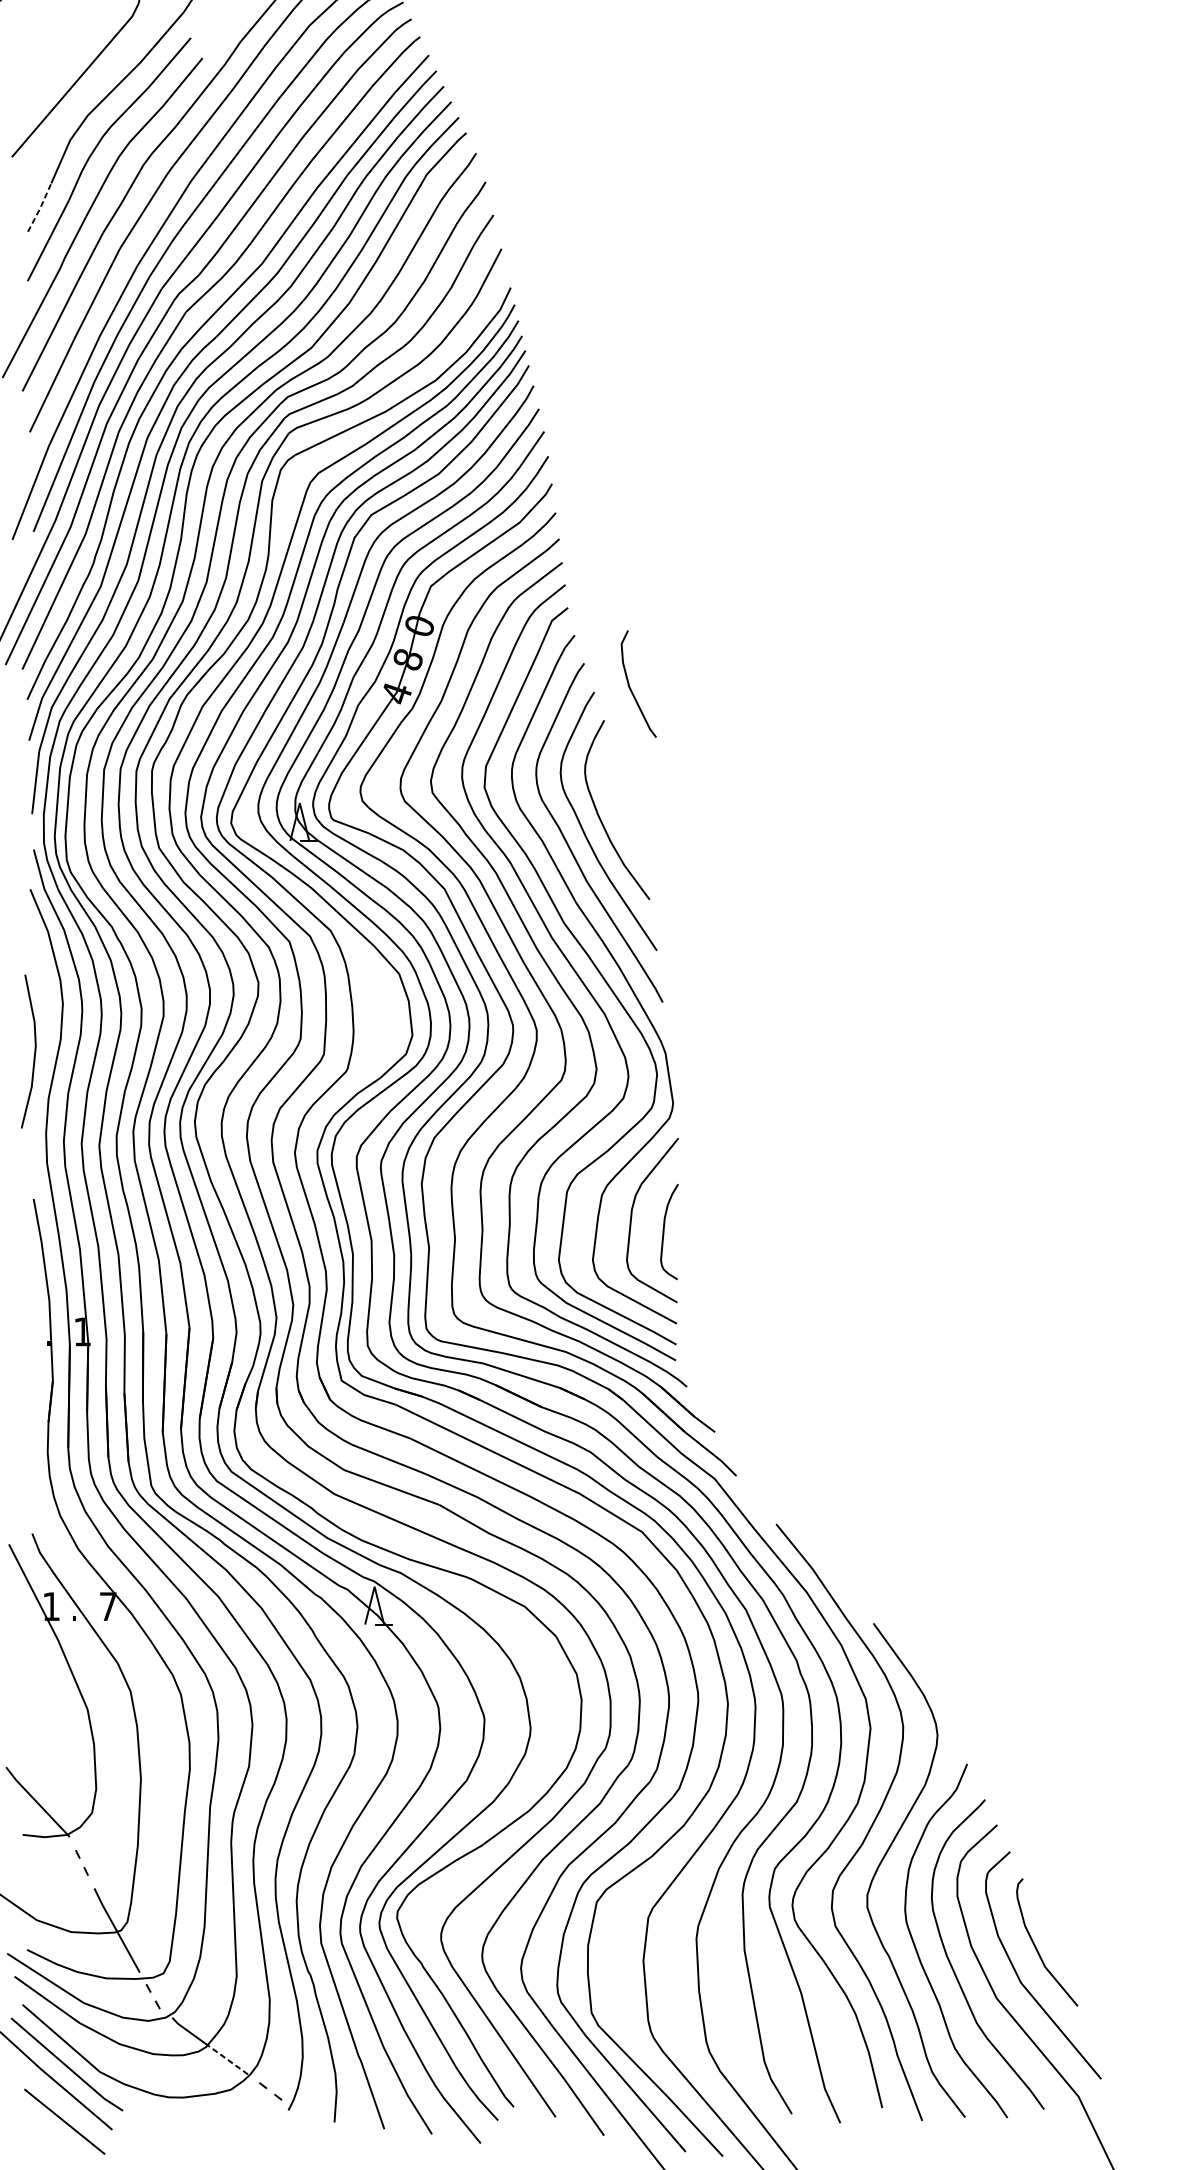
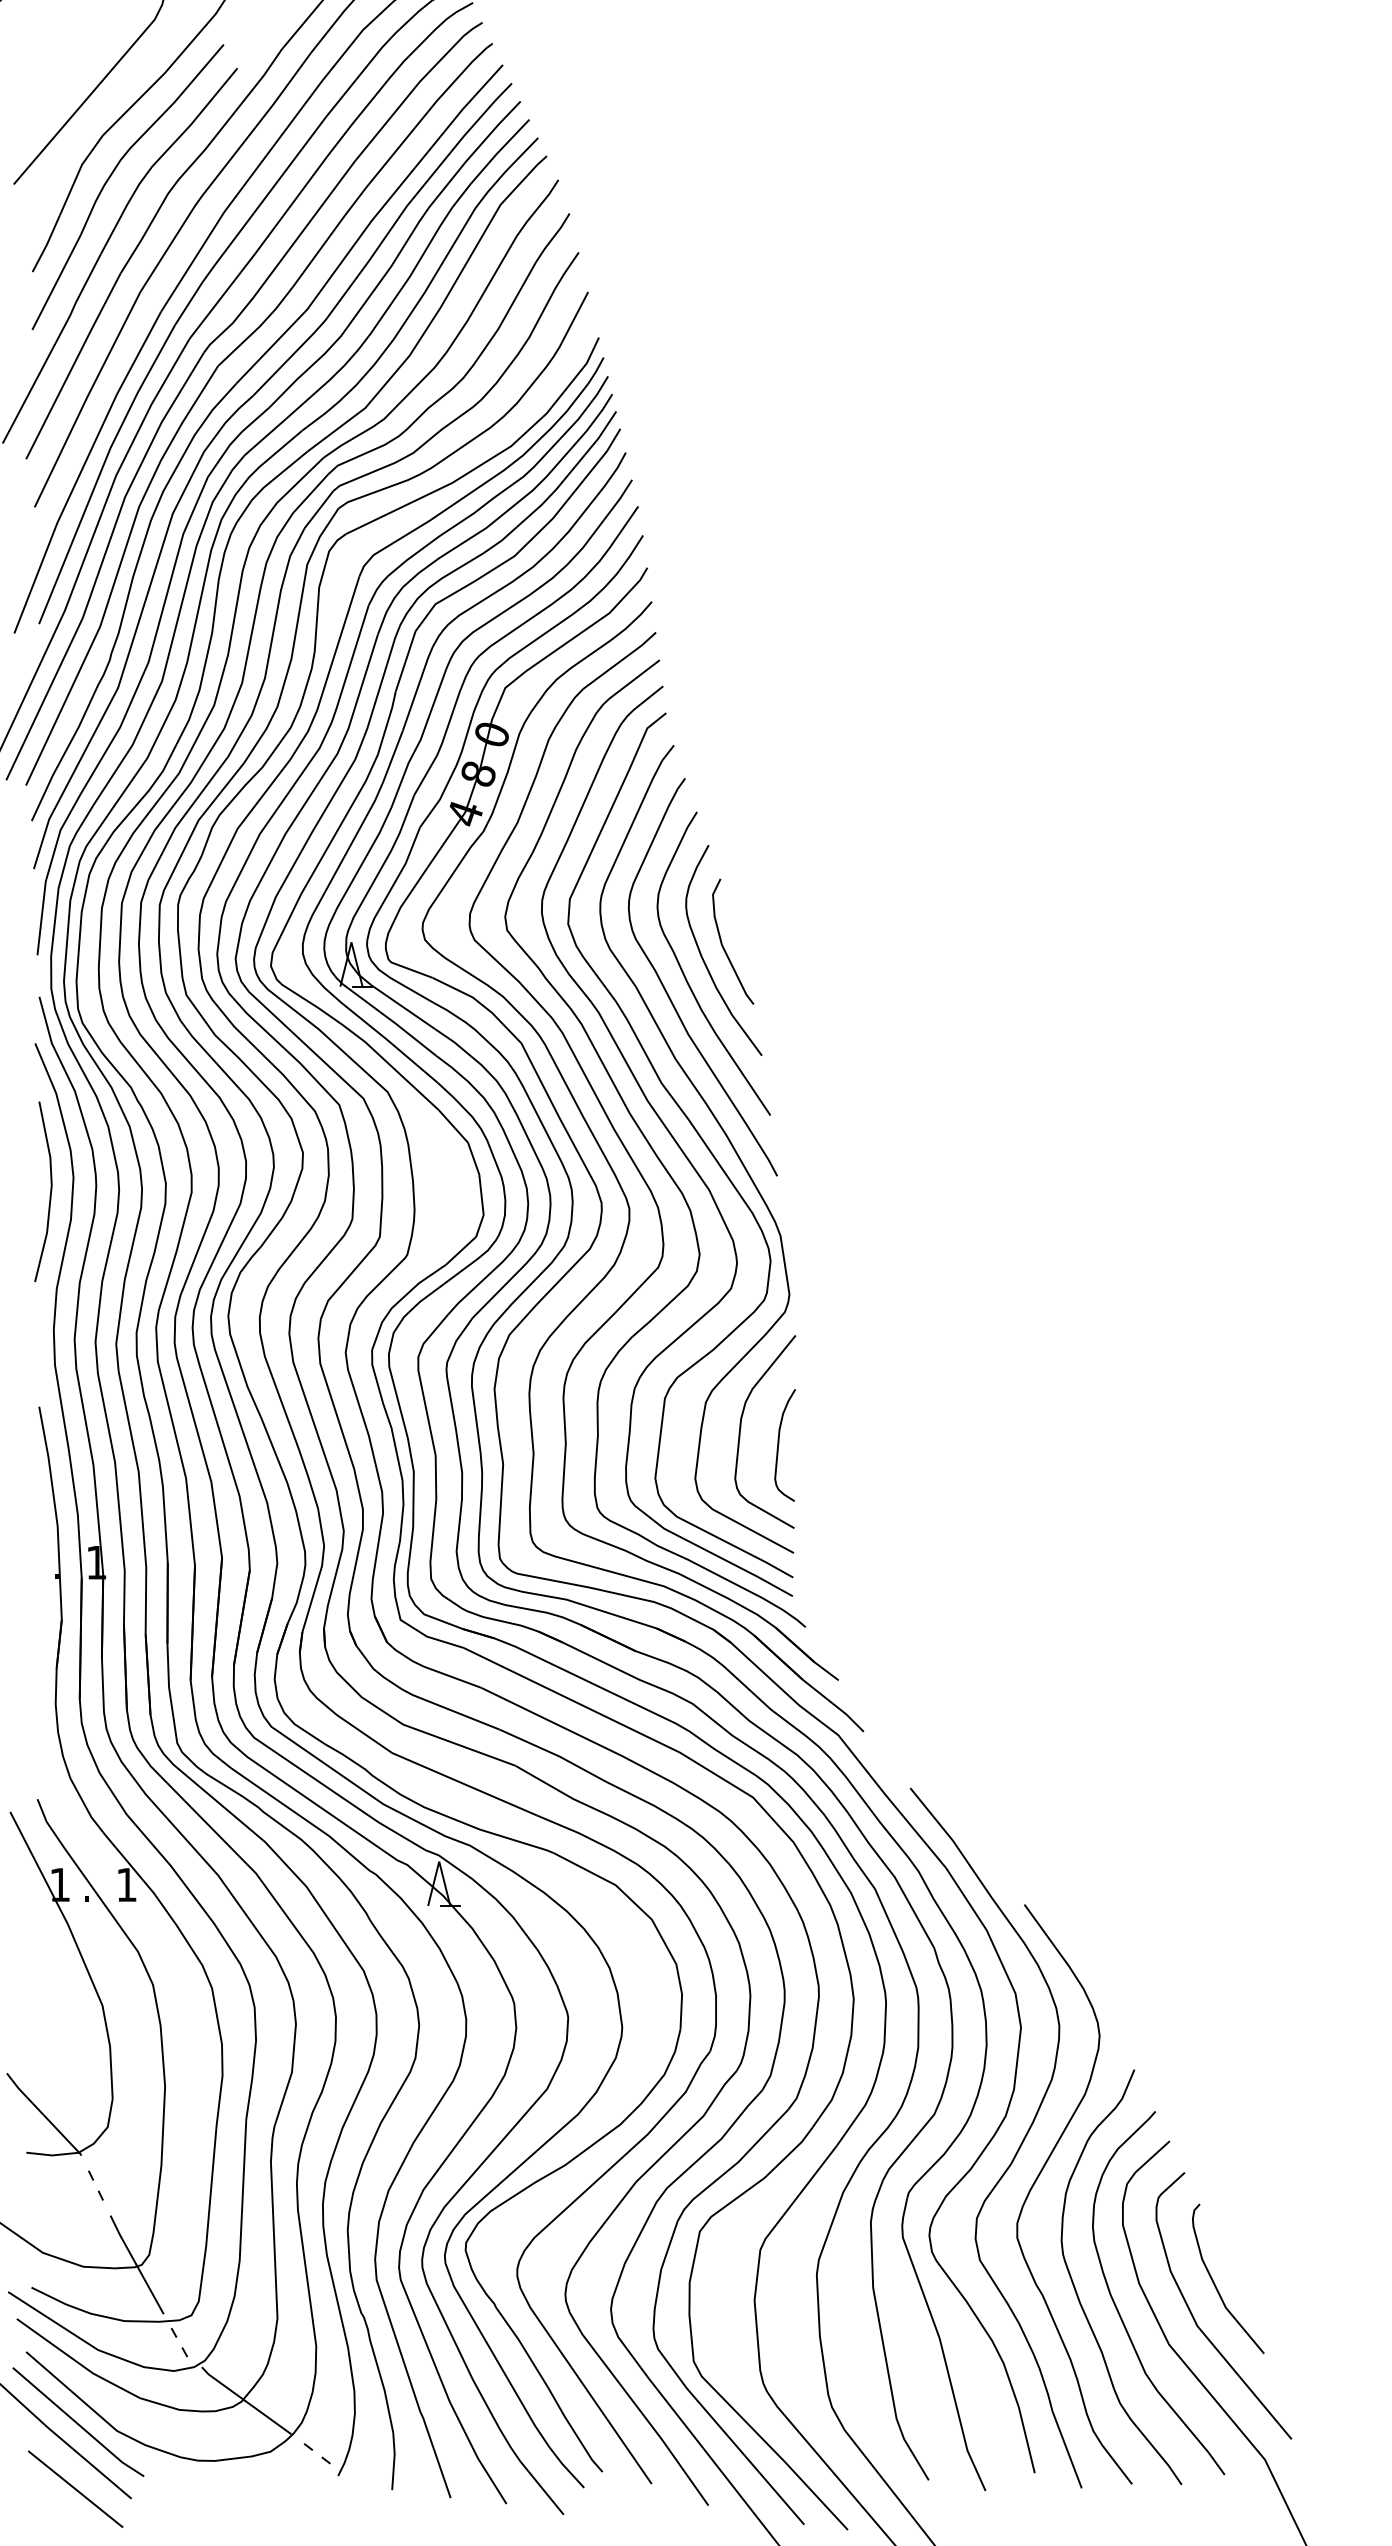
line: (39, 208) -> (46, 244), dashed -> solid
curve: (630, 687) -> (723, 945), moved
line: (34, 1051) -> (50, 1191), moved
text: (108, 1606) -> (126, 1884), 7 -> 1
line: (229, 2060) -> (268, 2417), dashed -> solid

